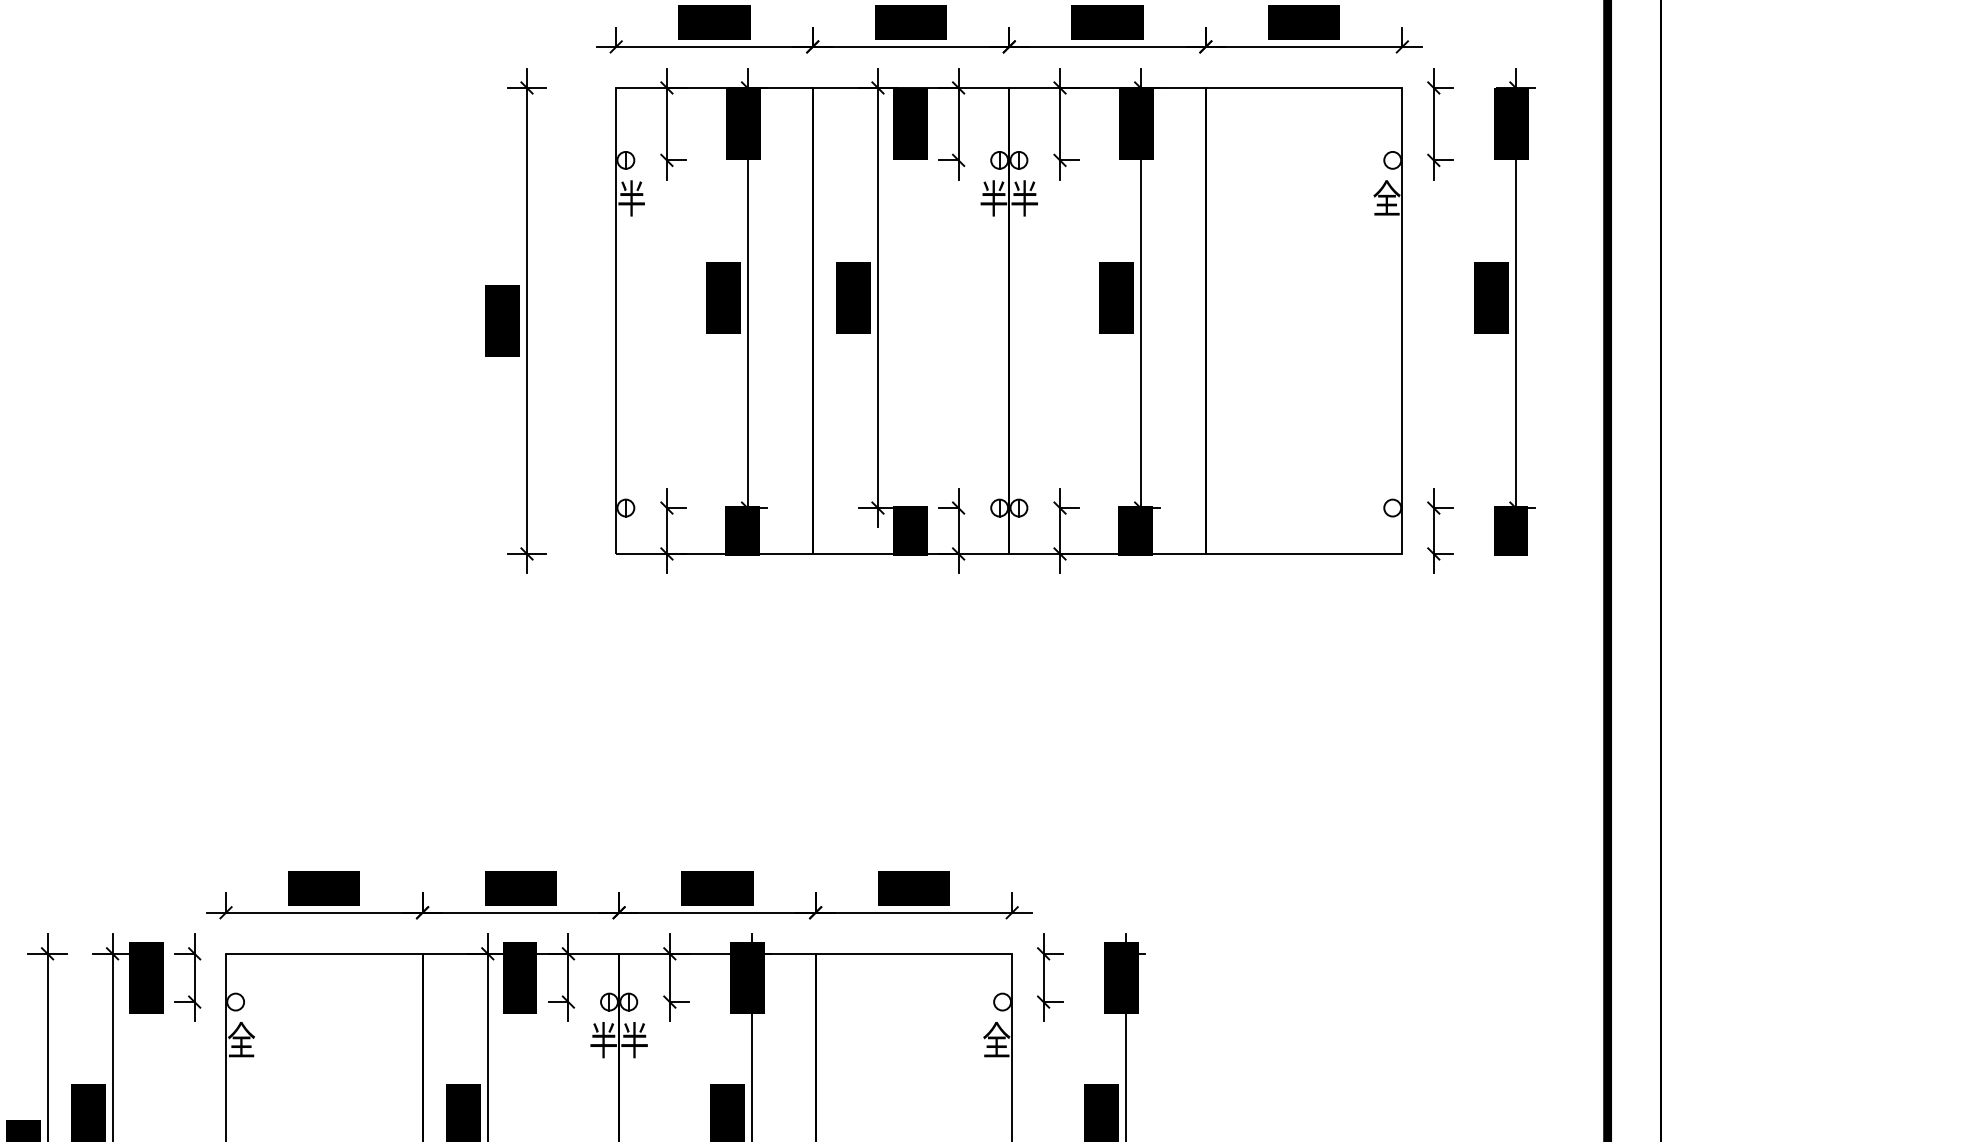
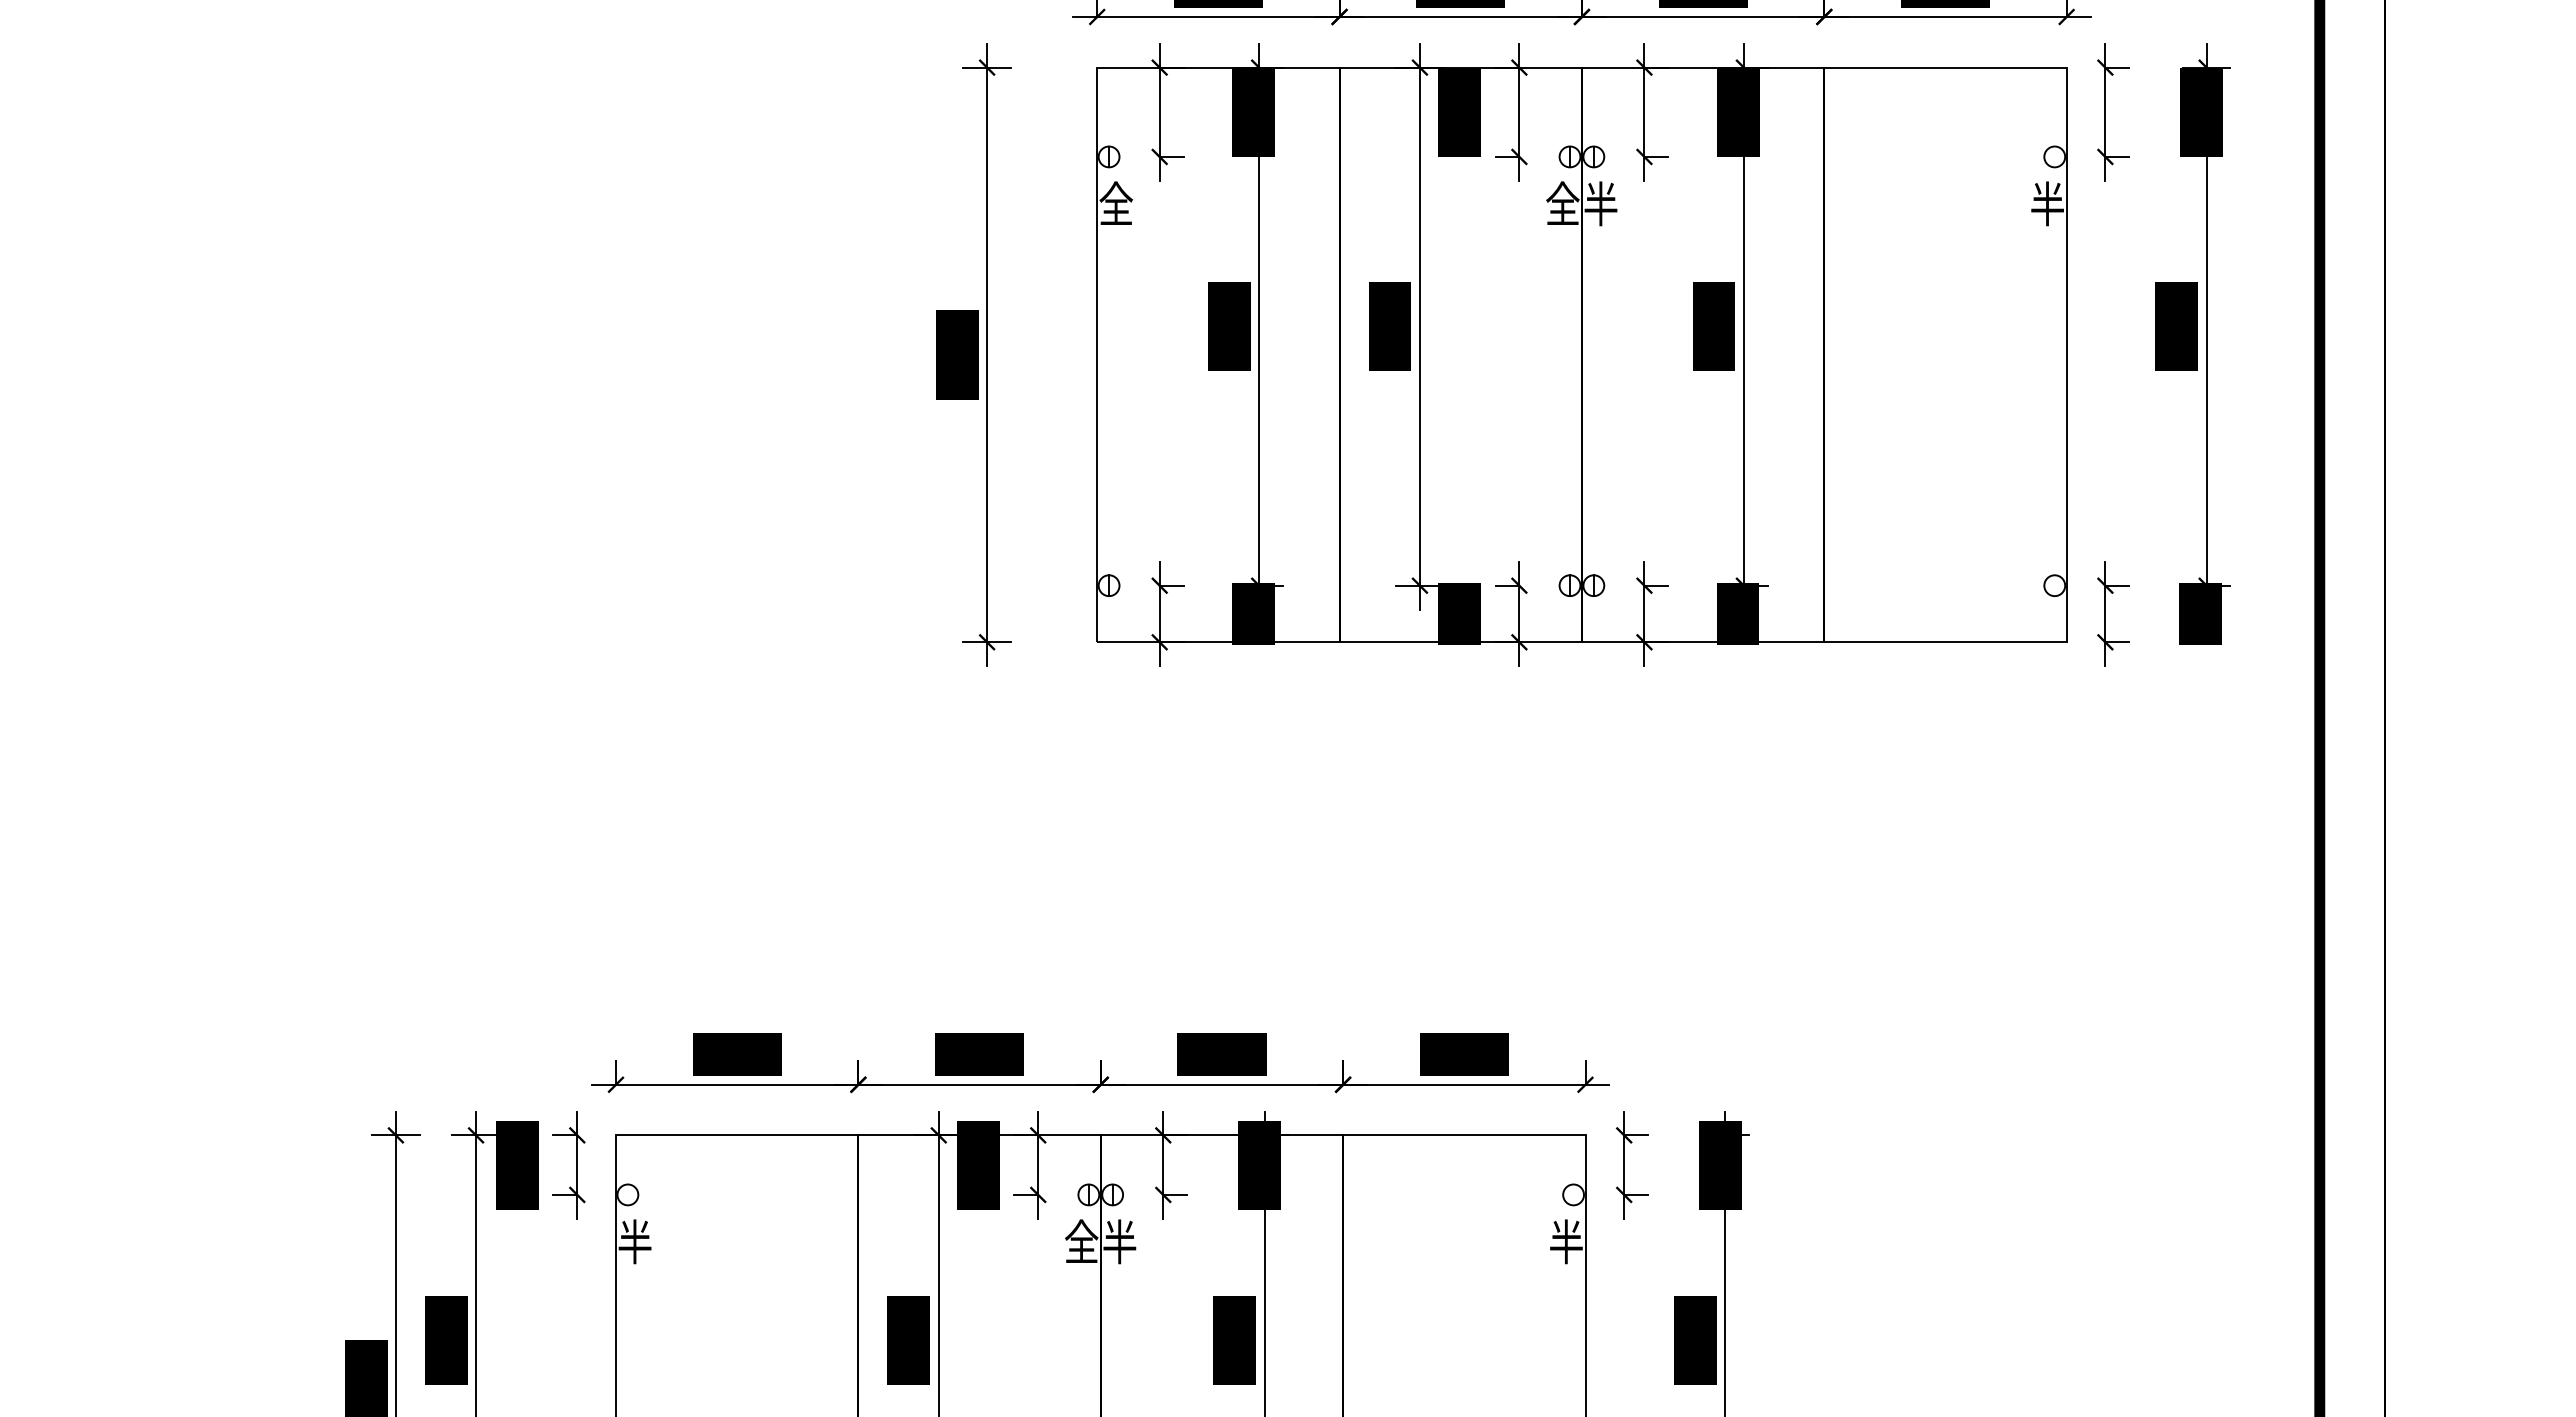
text: (631, 198) -> (1115, 203), 半 -> 全
text: (993, 198) -> (1562, 203), 半 -> 全
text: (1386, 198) -> (2047, 203), 全 -> 半
text: (241, 1039) -> (634, 1241), 全 -> 半
text: (603, 1039) -> (1081, 1241), 半 -> 全
text: (996, 1039) -> (1566, 1241), 全 -> 半

